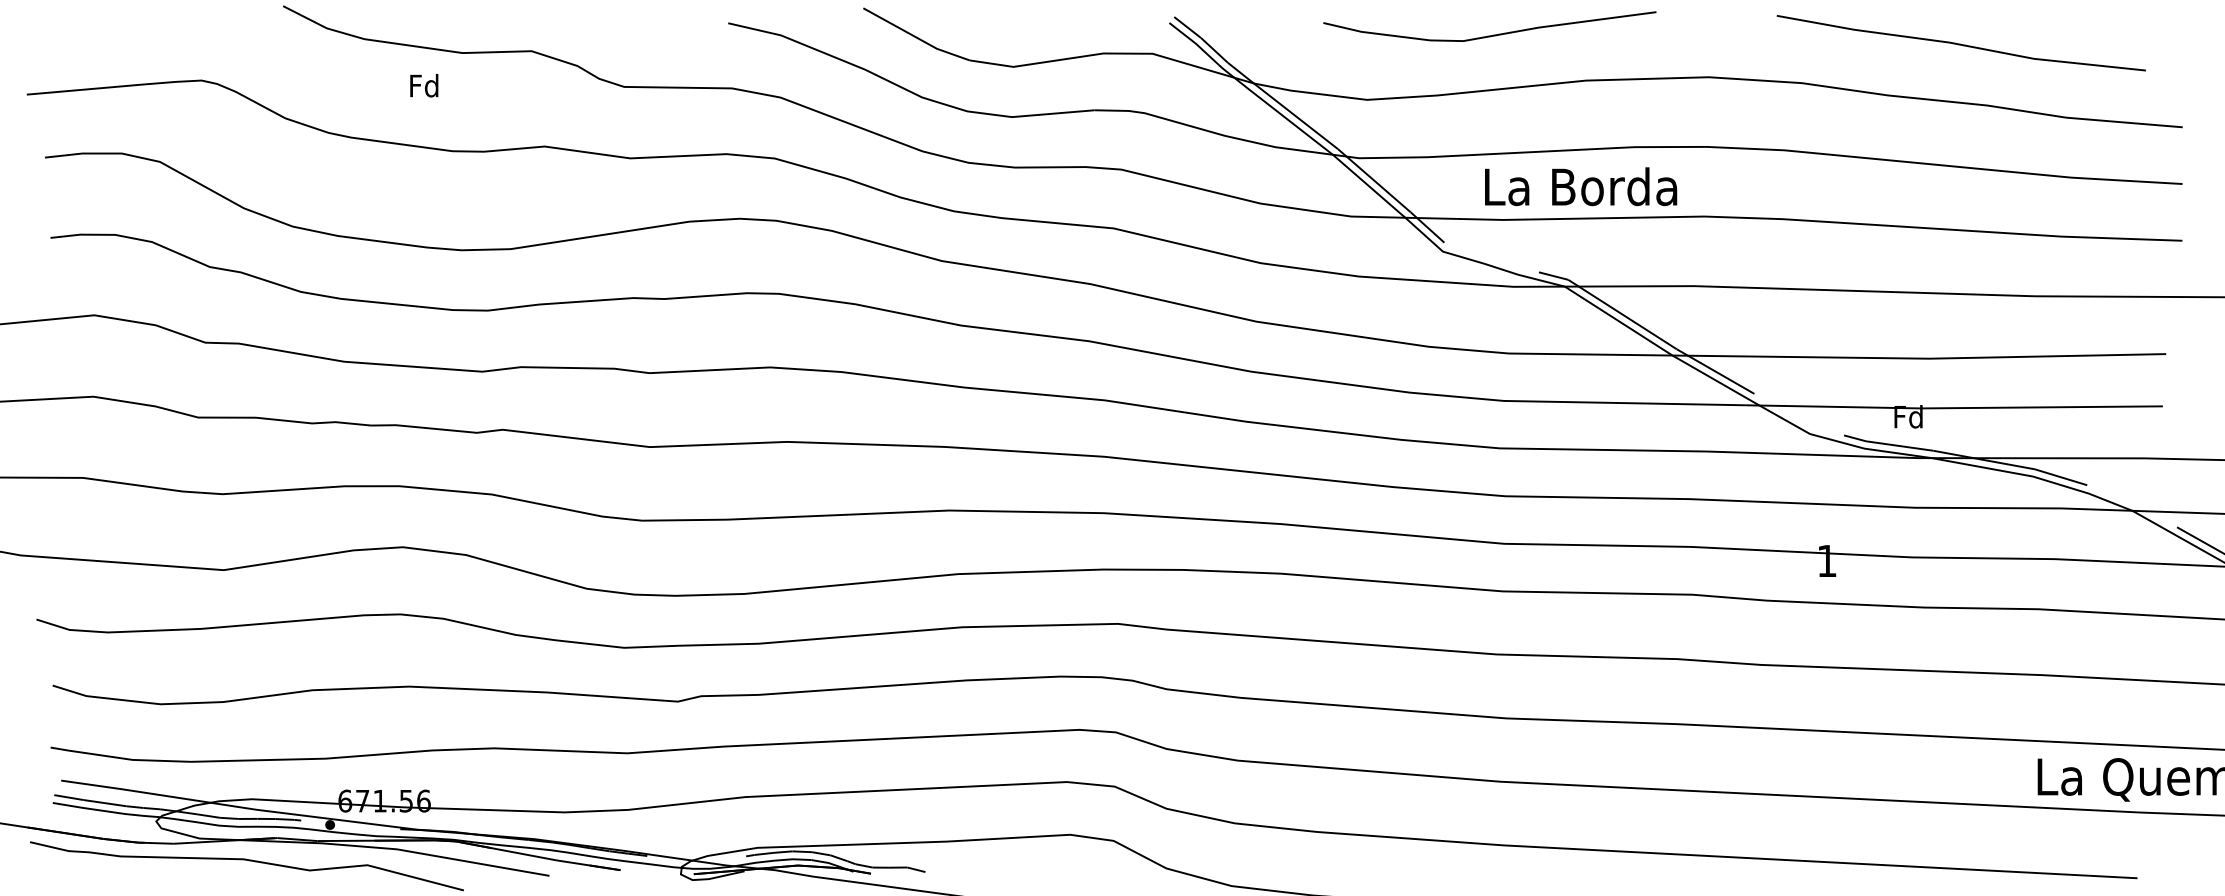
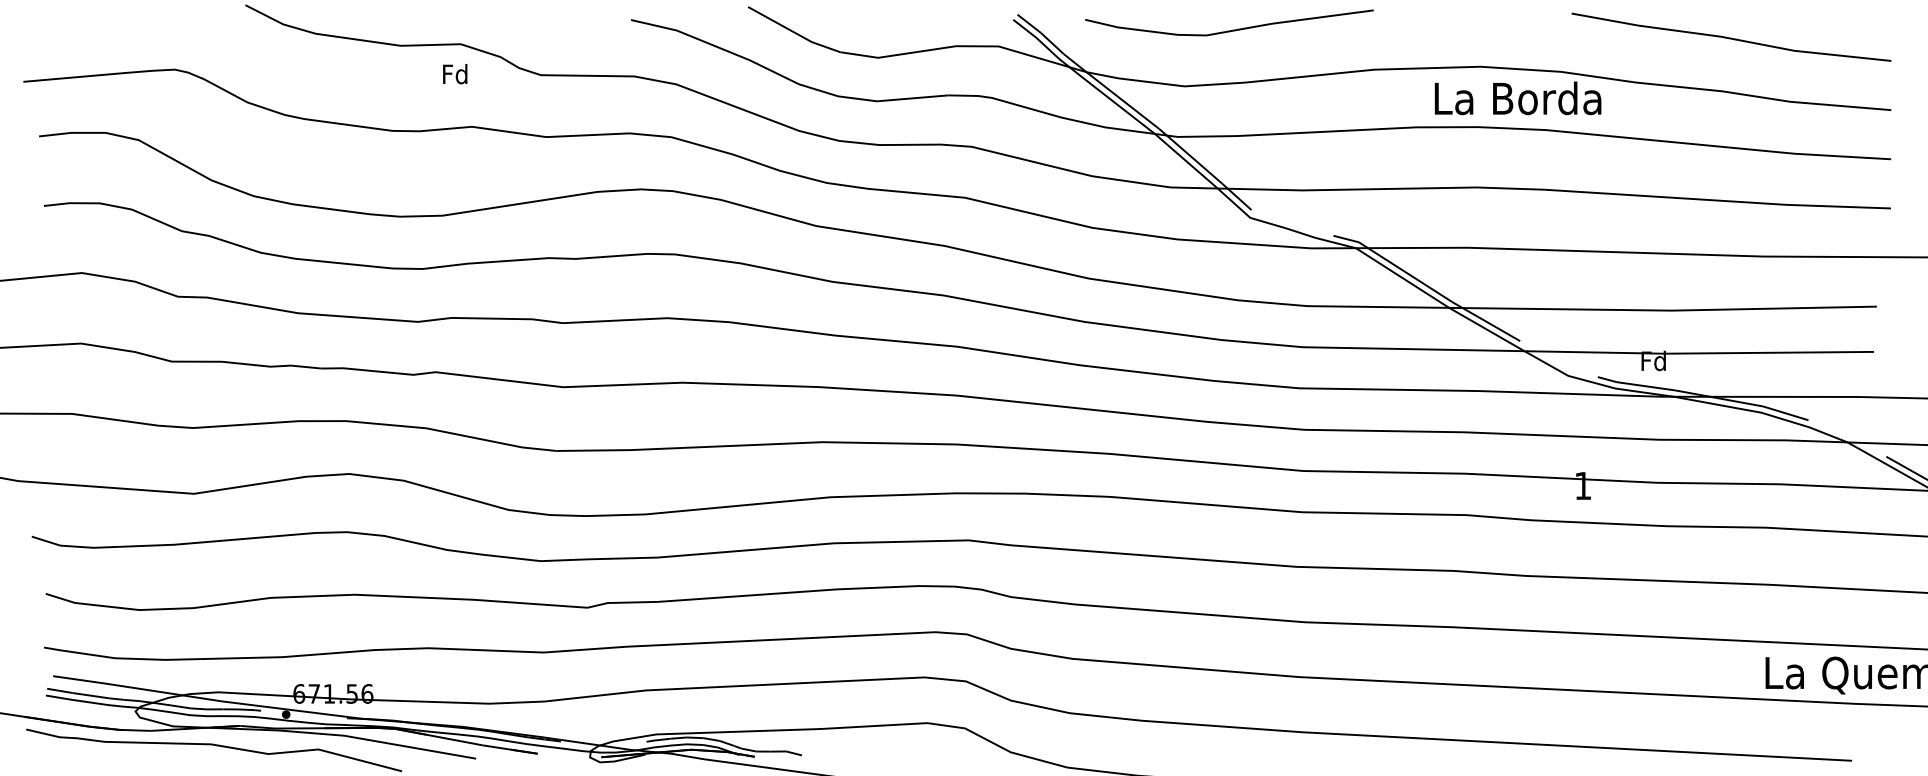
curve: (1493, 34) -> (1232, 29), moved
line: (1960, 43) -> (1730, 37), moved
text: (424, 85) -> (455, 73), moved
text: (1581, 186) -> (1518, 98), moved

